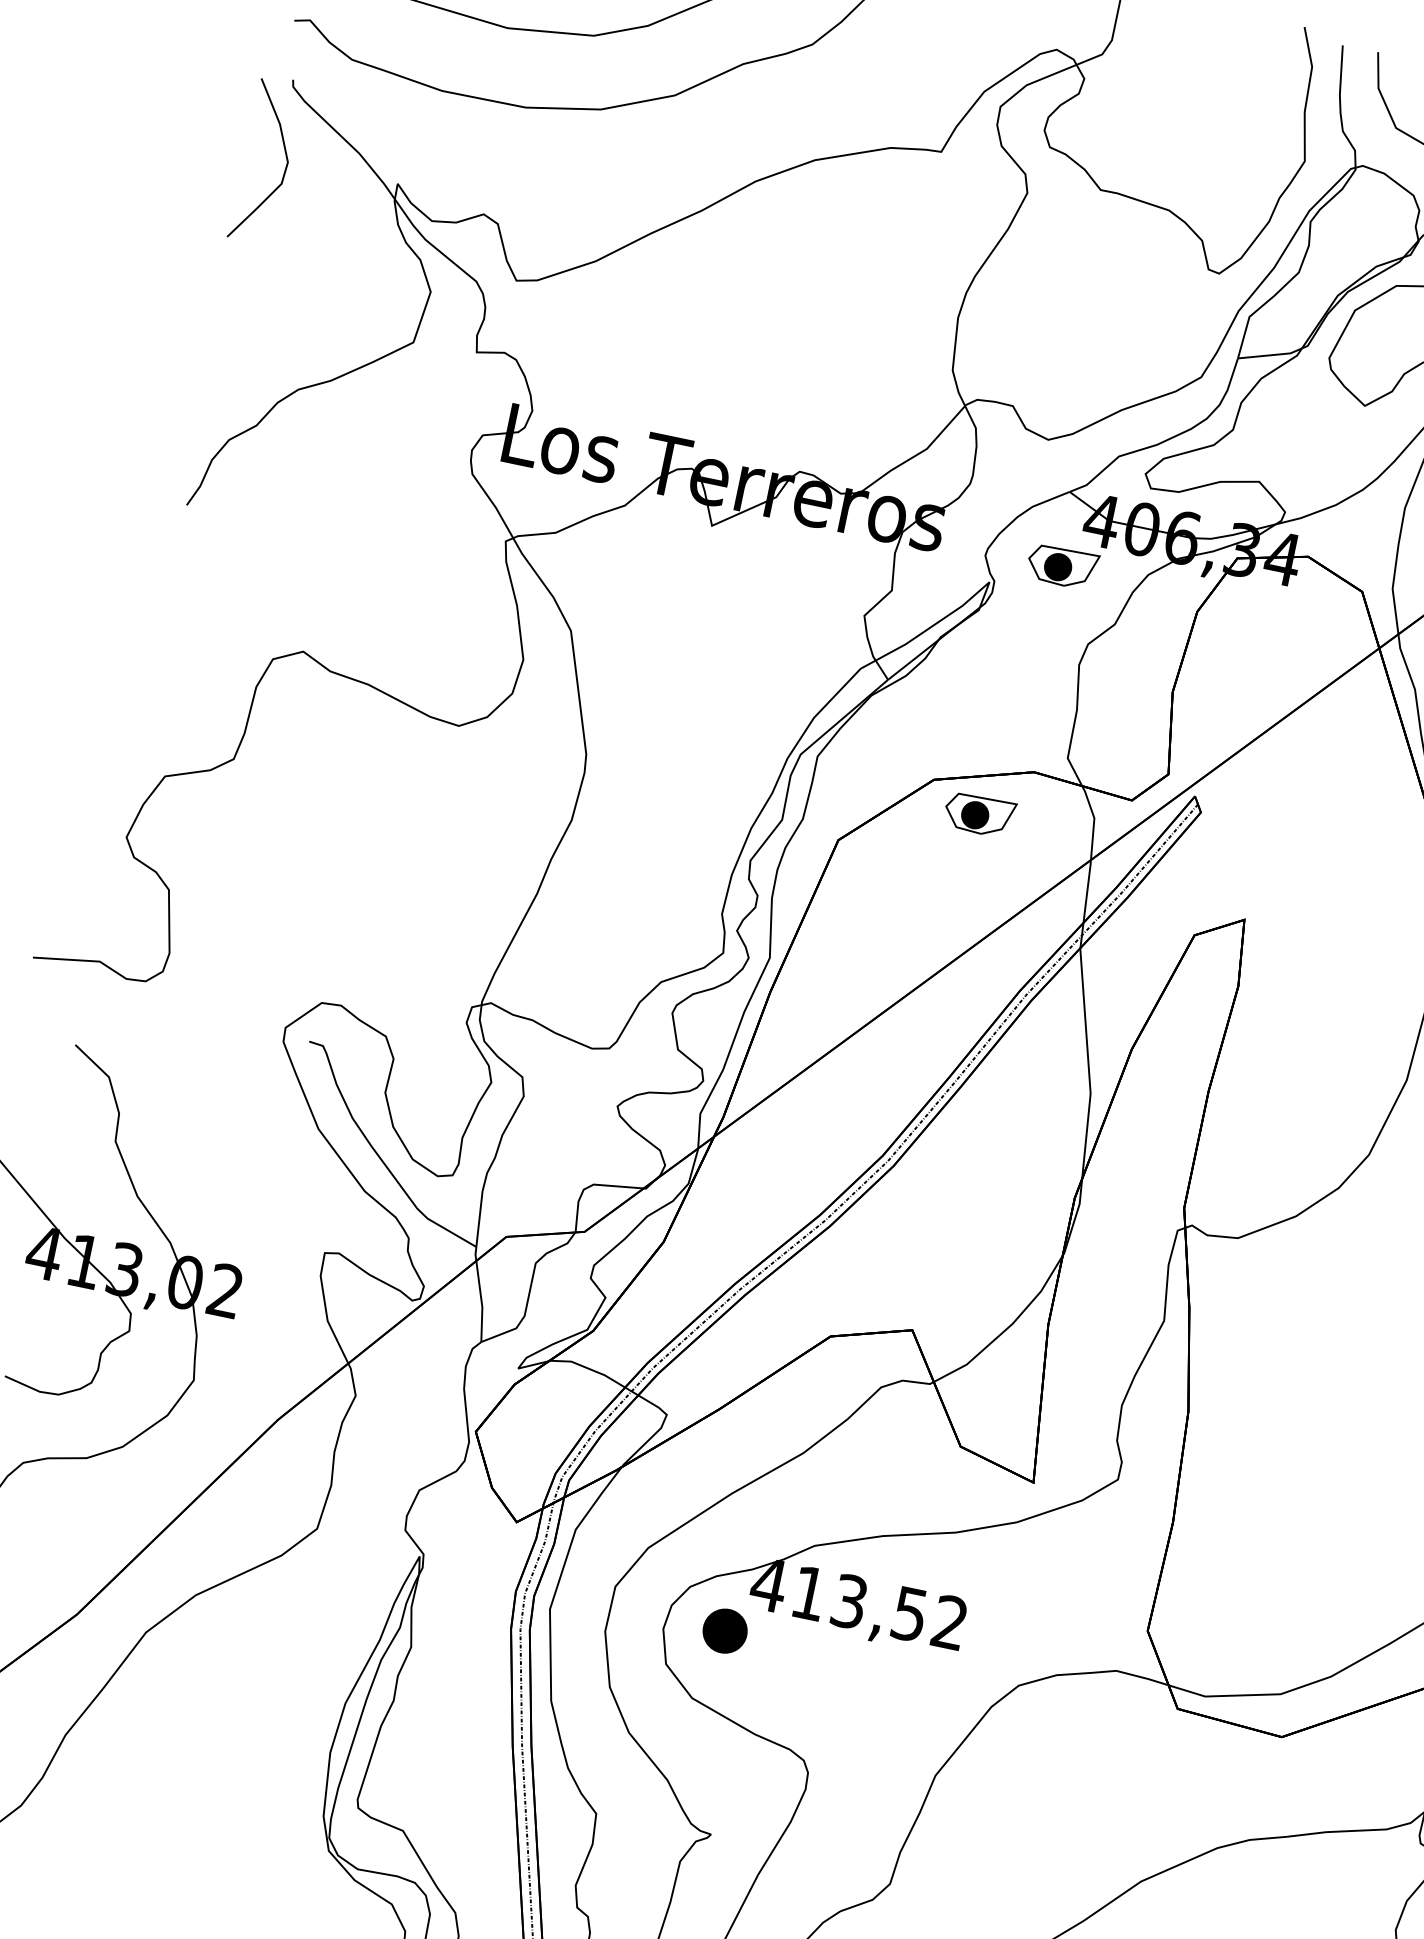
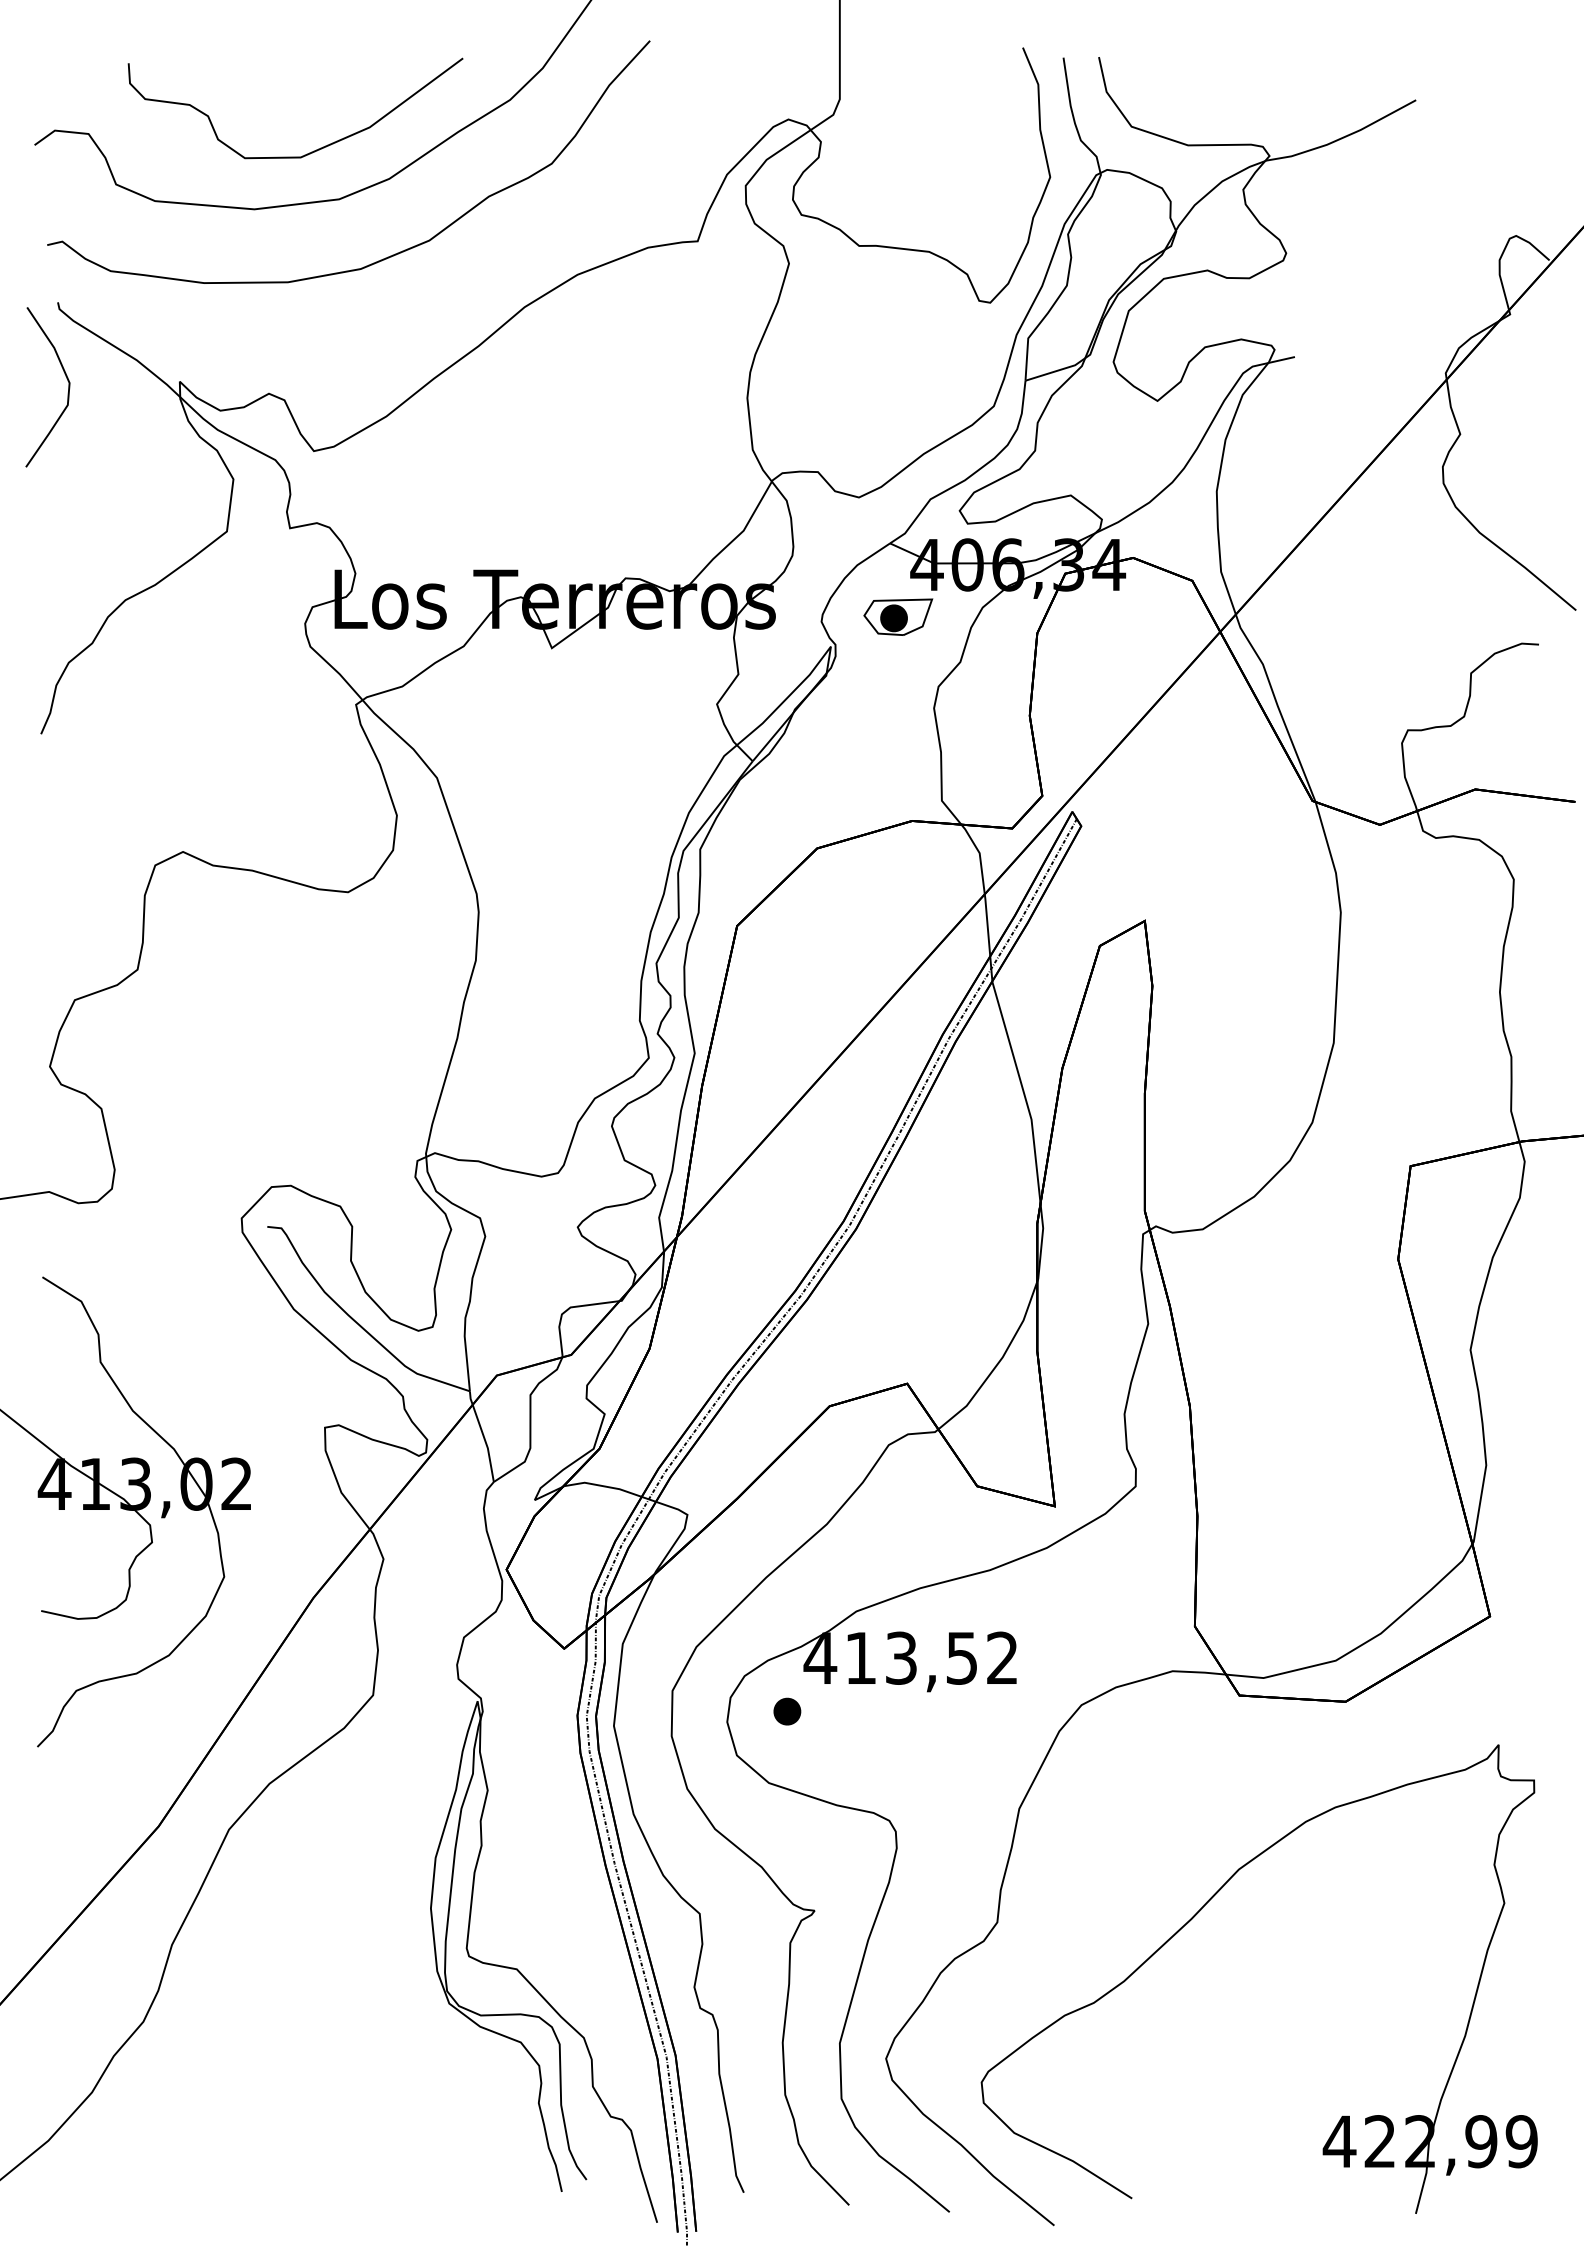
part: (979, 814) -> (868, 872), removed
part: (725, 1630) -> (787, 1711), size x0.62

